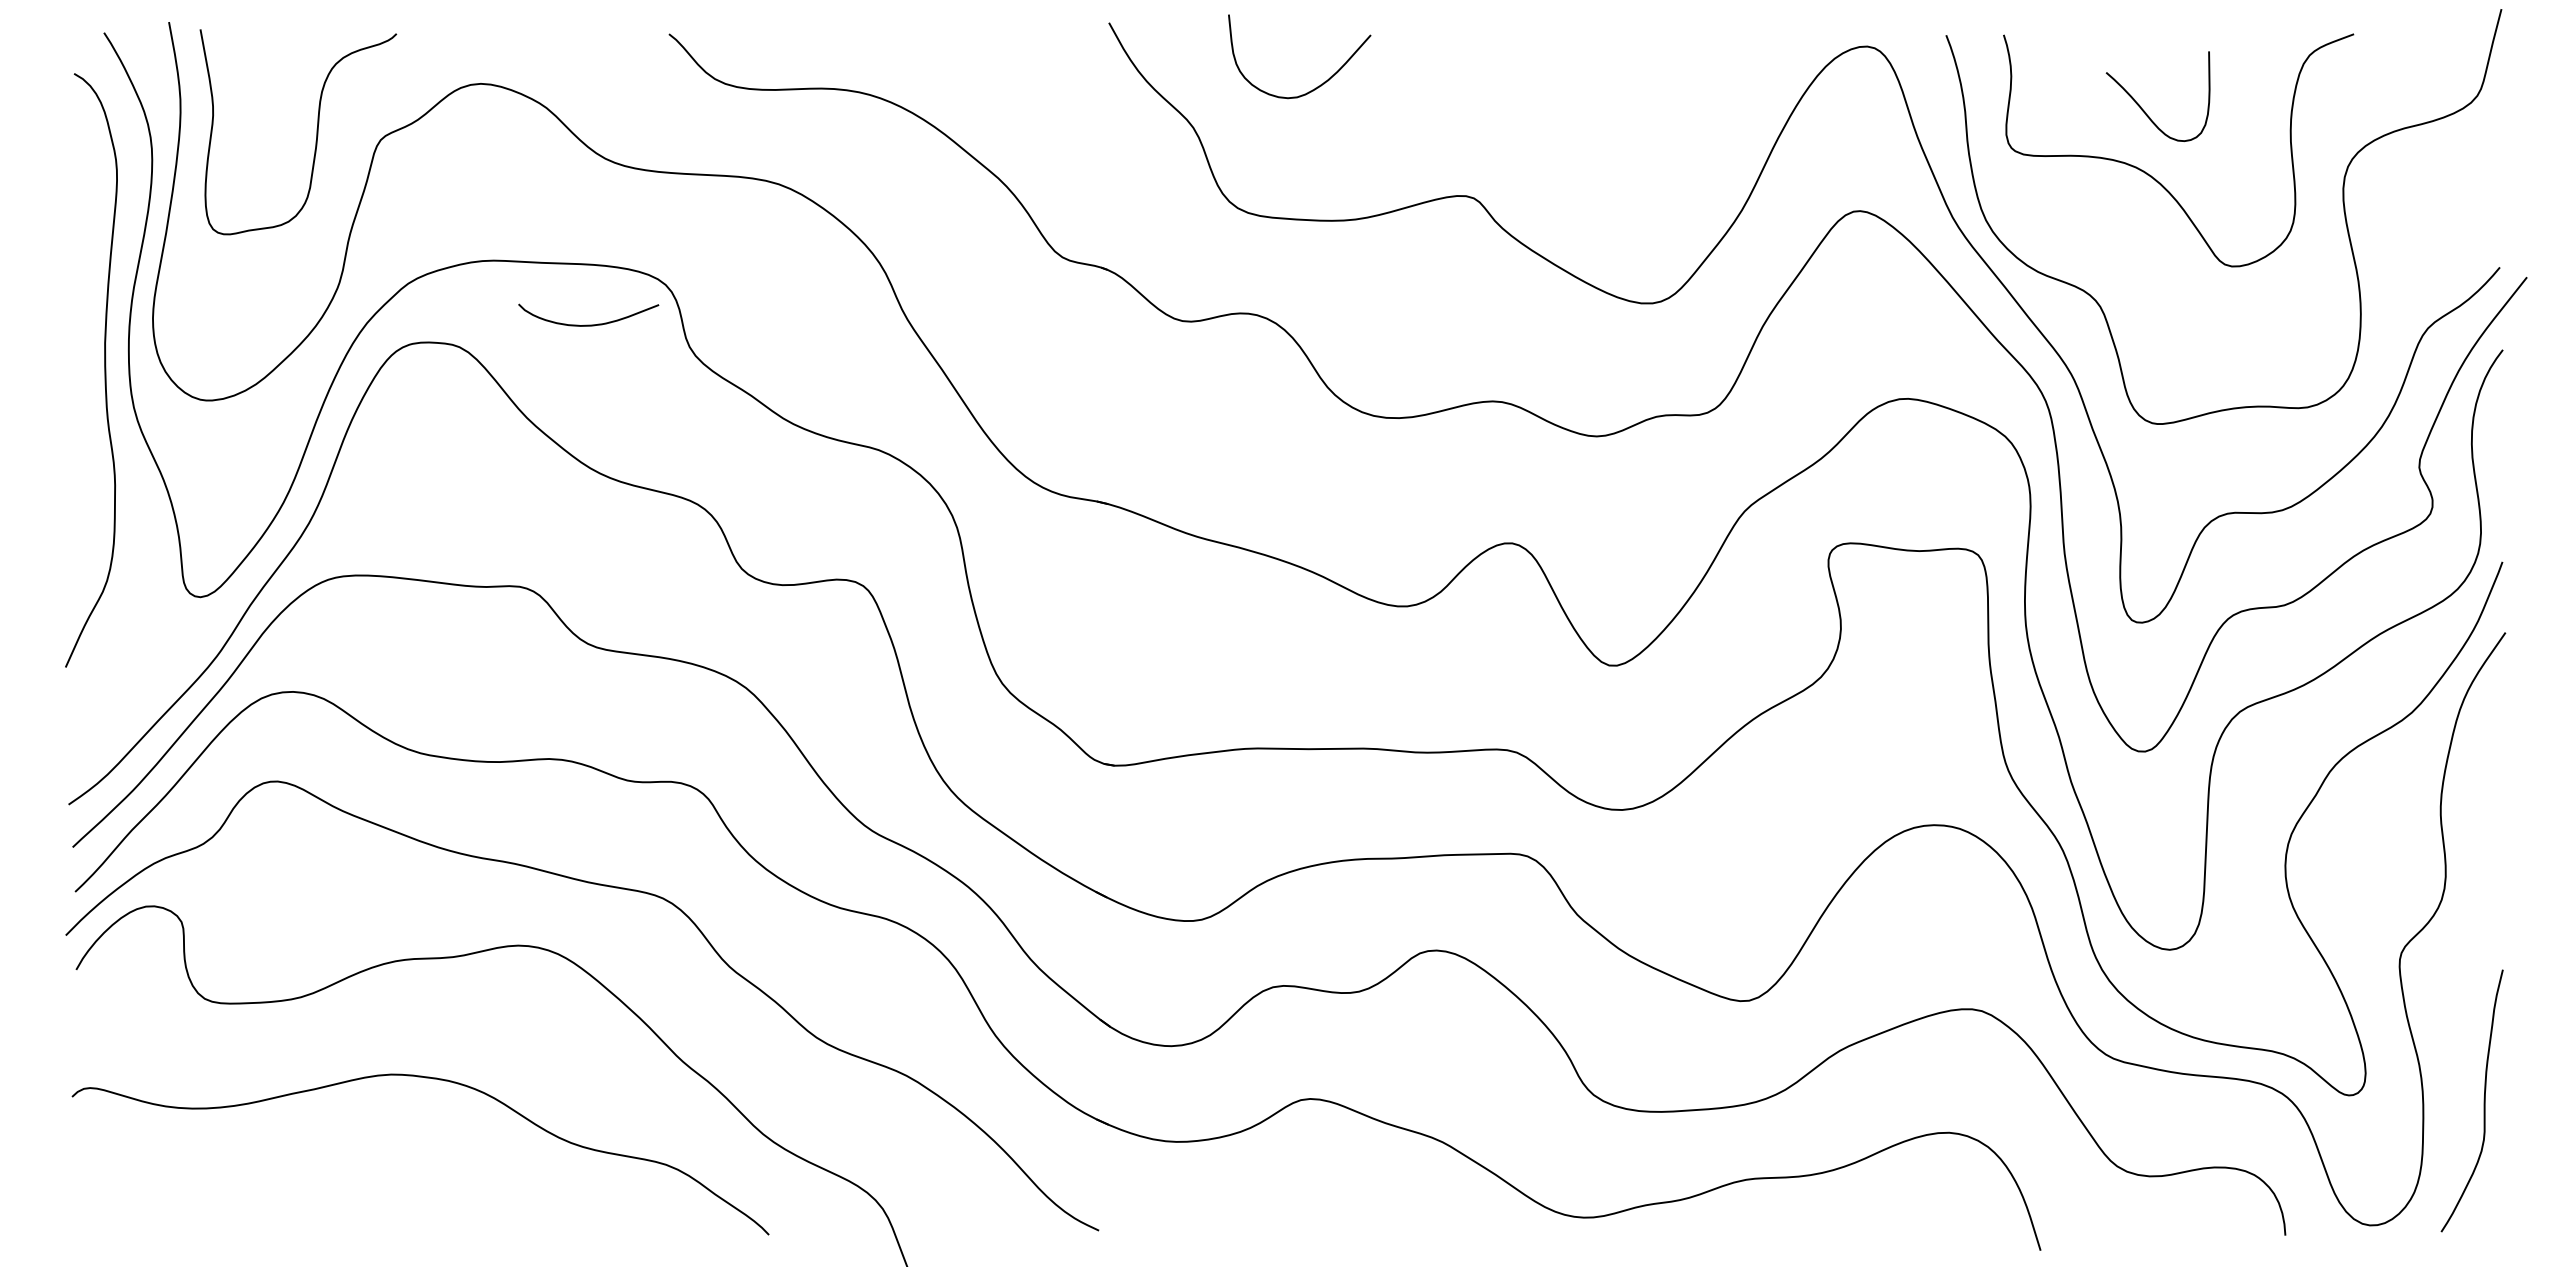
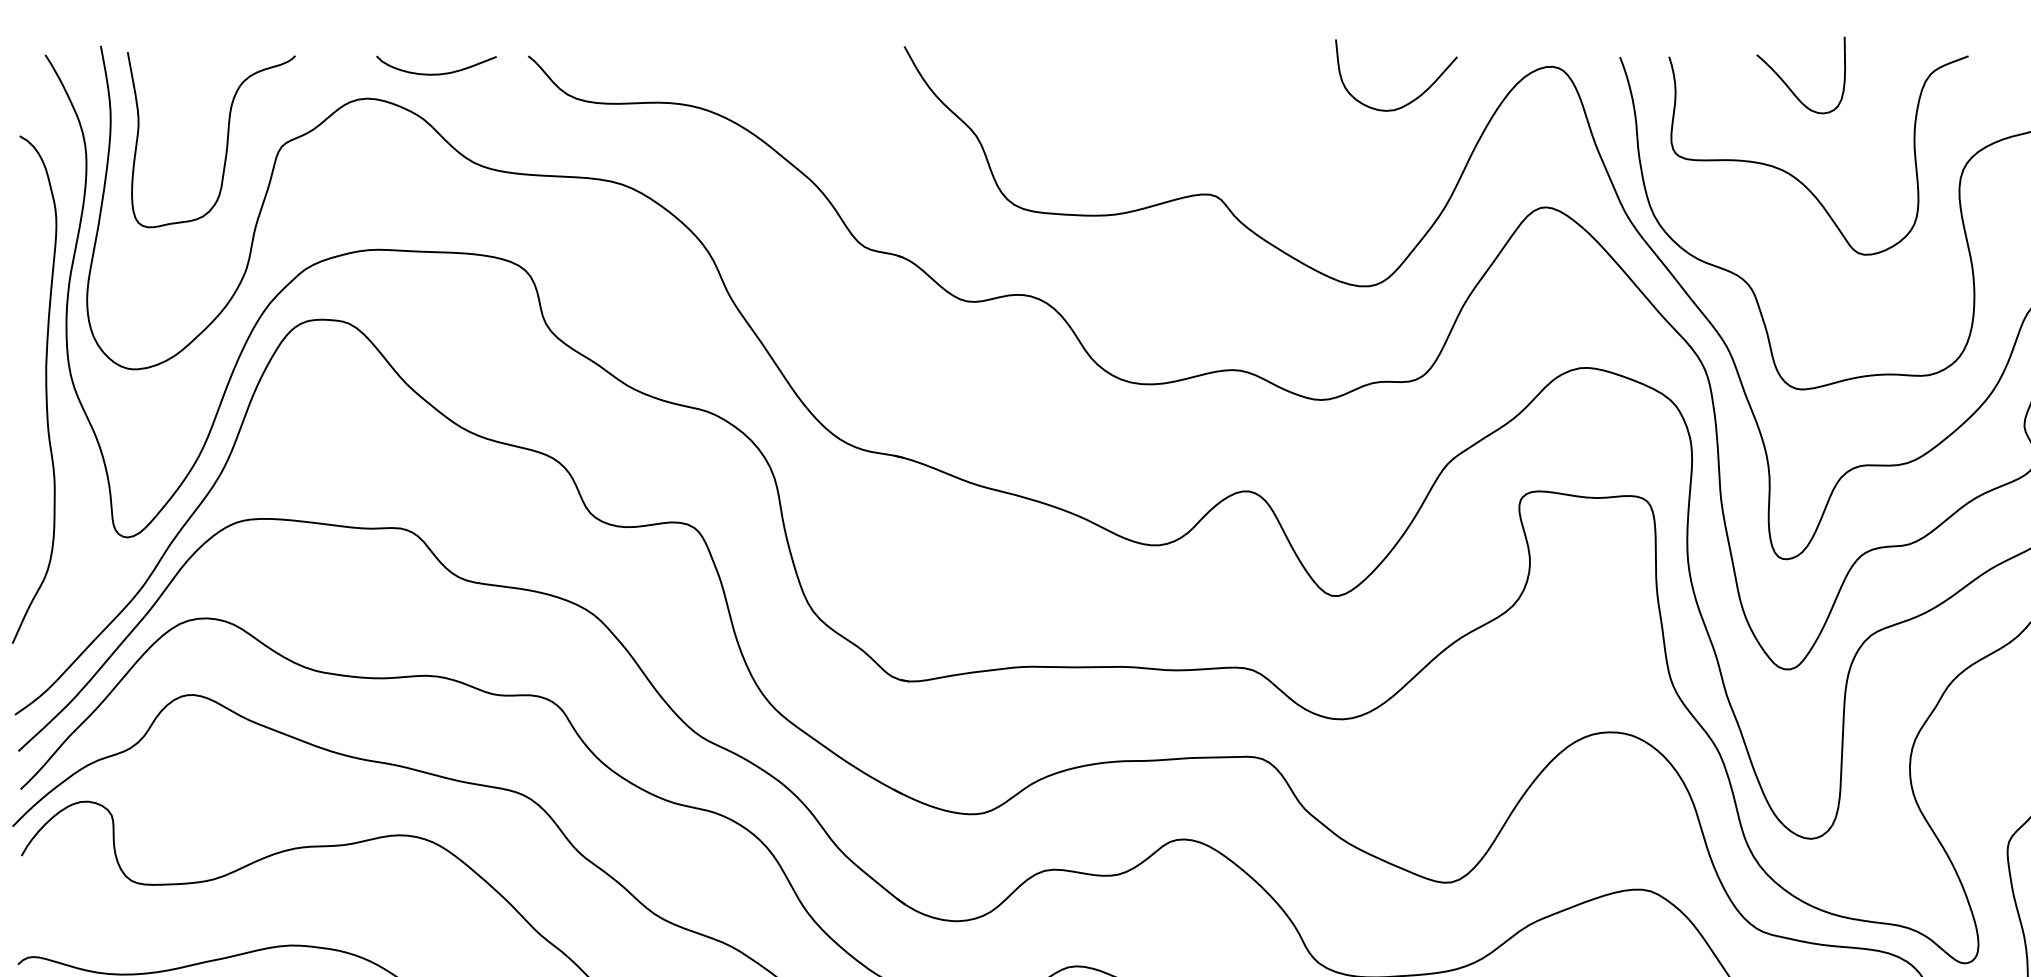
curve: (1321, 83) -> (1415, 98), moved
curve: (2143, 109) -> (1788, 86), moved
curve: (588, 324) -> (436, 73), moved
curve: (104, 370) -> (45, 389), moved

